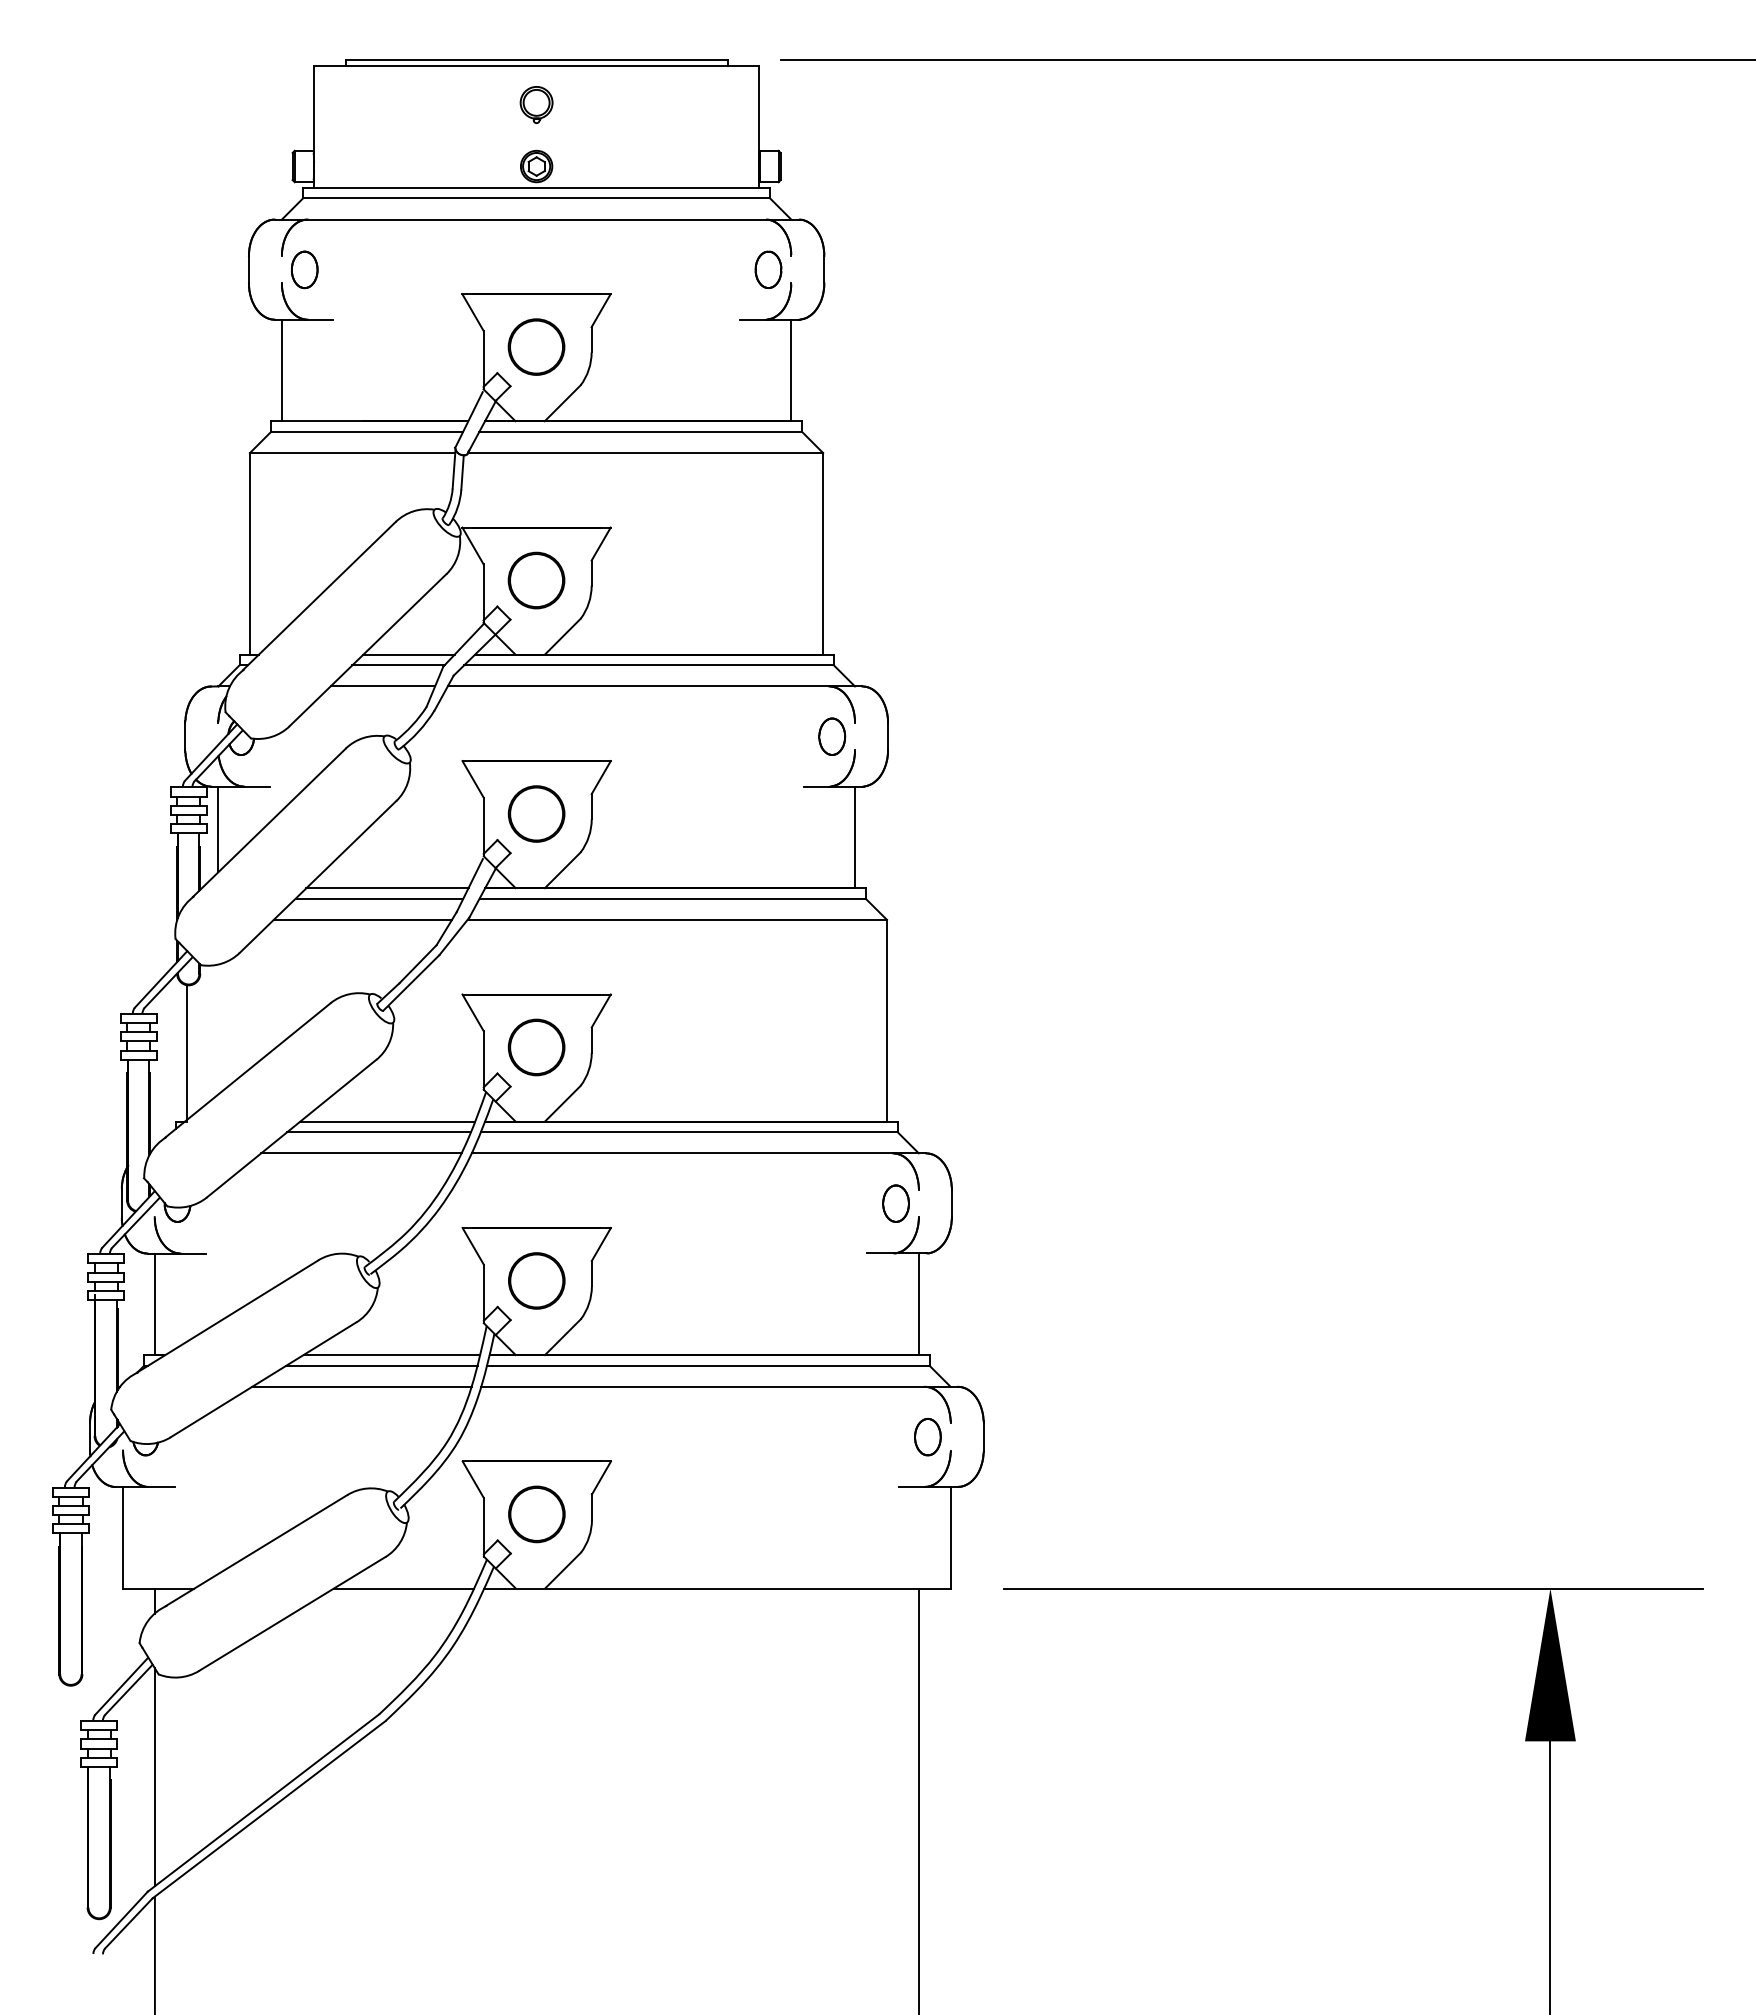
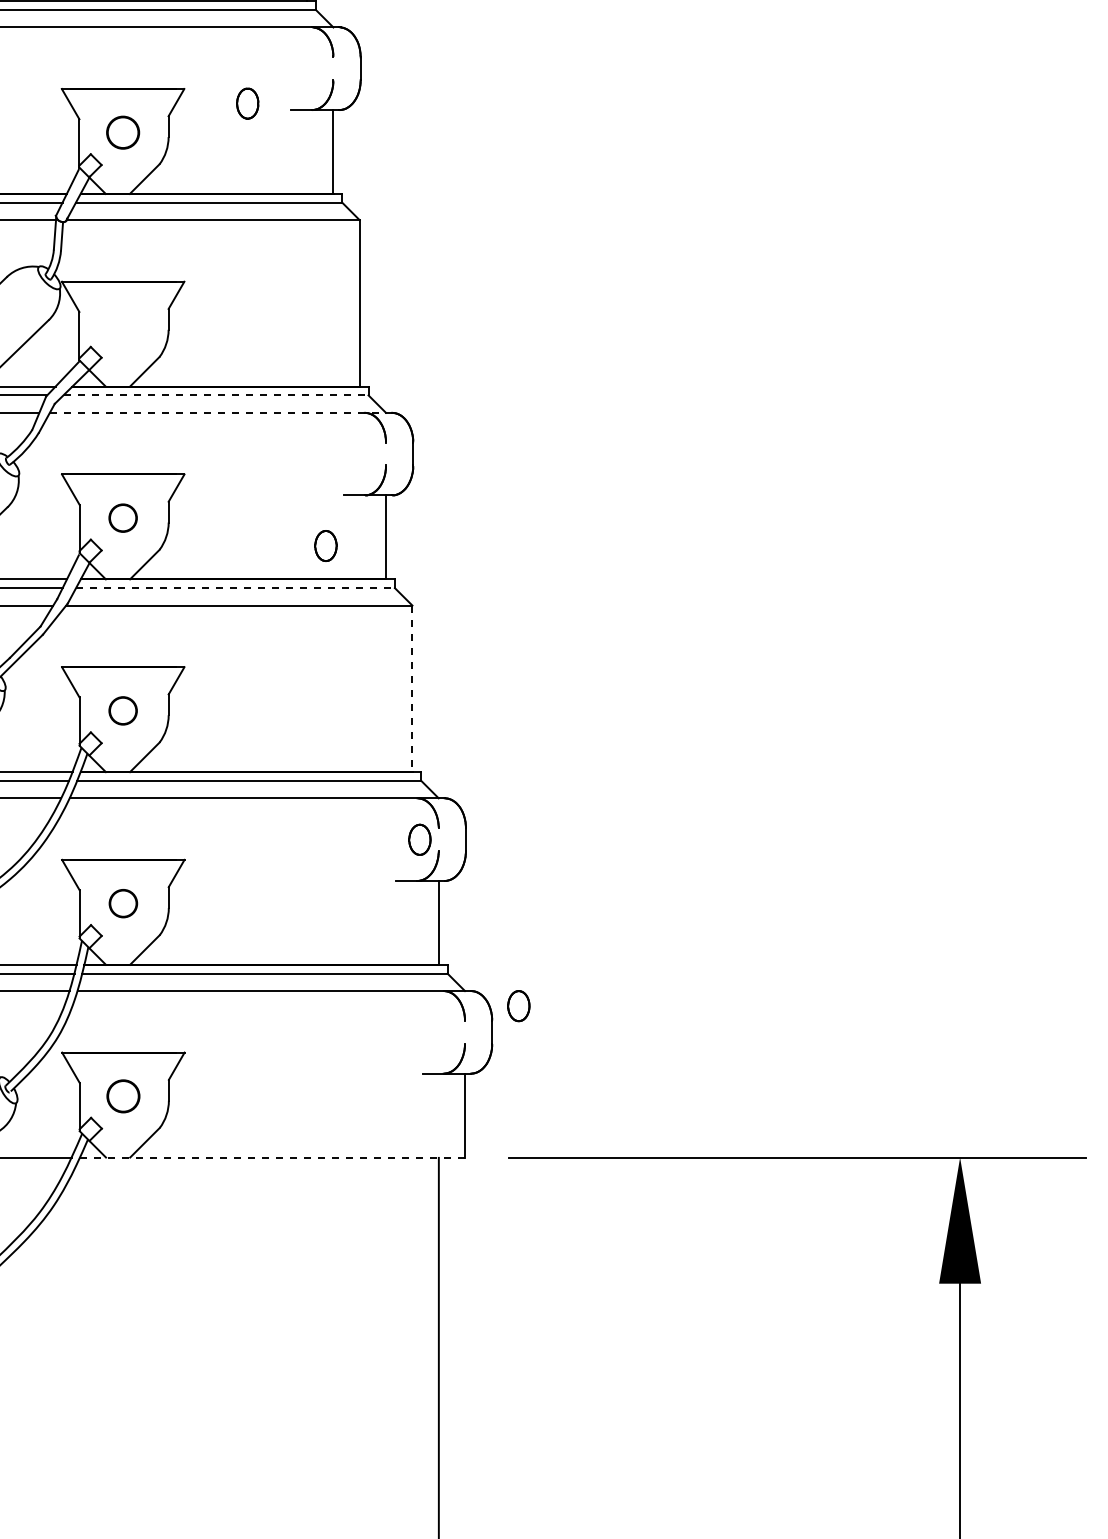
part: (768, 269) -> (247, 103), moved
part: (536, 346) -> (123, 132), size x0.7
part: (536, 580) -> (123, 325), removed
line: (649, 665) -> (216, 395), solid -> dashed
line: (651, 686) -> (218, 412), solid -> dashed
part: (832, 736) -> (326, 545), moved
part: (536, 813) -> (123, 517), size x0.6
line: (673, 898) -> (236, 587), solid -> dashed
line: (886, 1020) -> (412, 688), solid -> dashed
part: (536, 1047) -> (123, 710), size x0.6
circle: (536, 1280) -> (123, 903), size x0.6
part: (927, 1436) -> (518, 1005), moved
part: (536, 1514) -> (123, 1096), size x0.7
line: (718, 1588) -> (273, 1157), solid -> dashed

